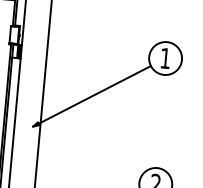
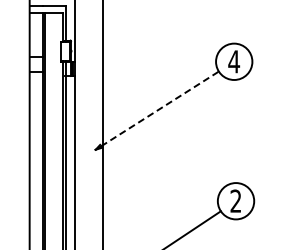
text: (165, 58) -> (234, 61), 1 -> 4
line: (94, 94) -> (159, 108), solid -> dashed

